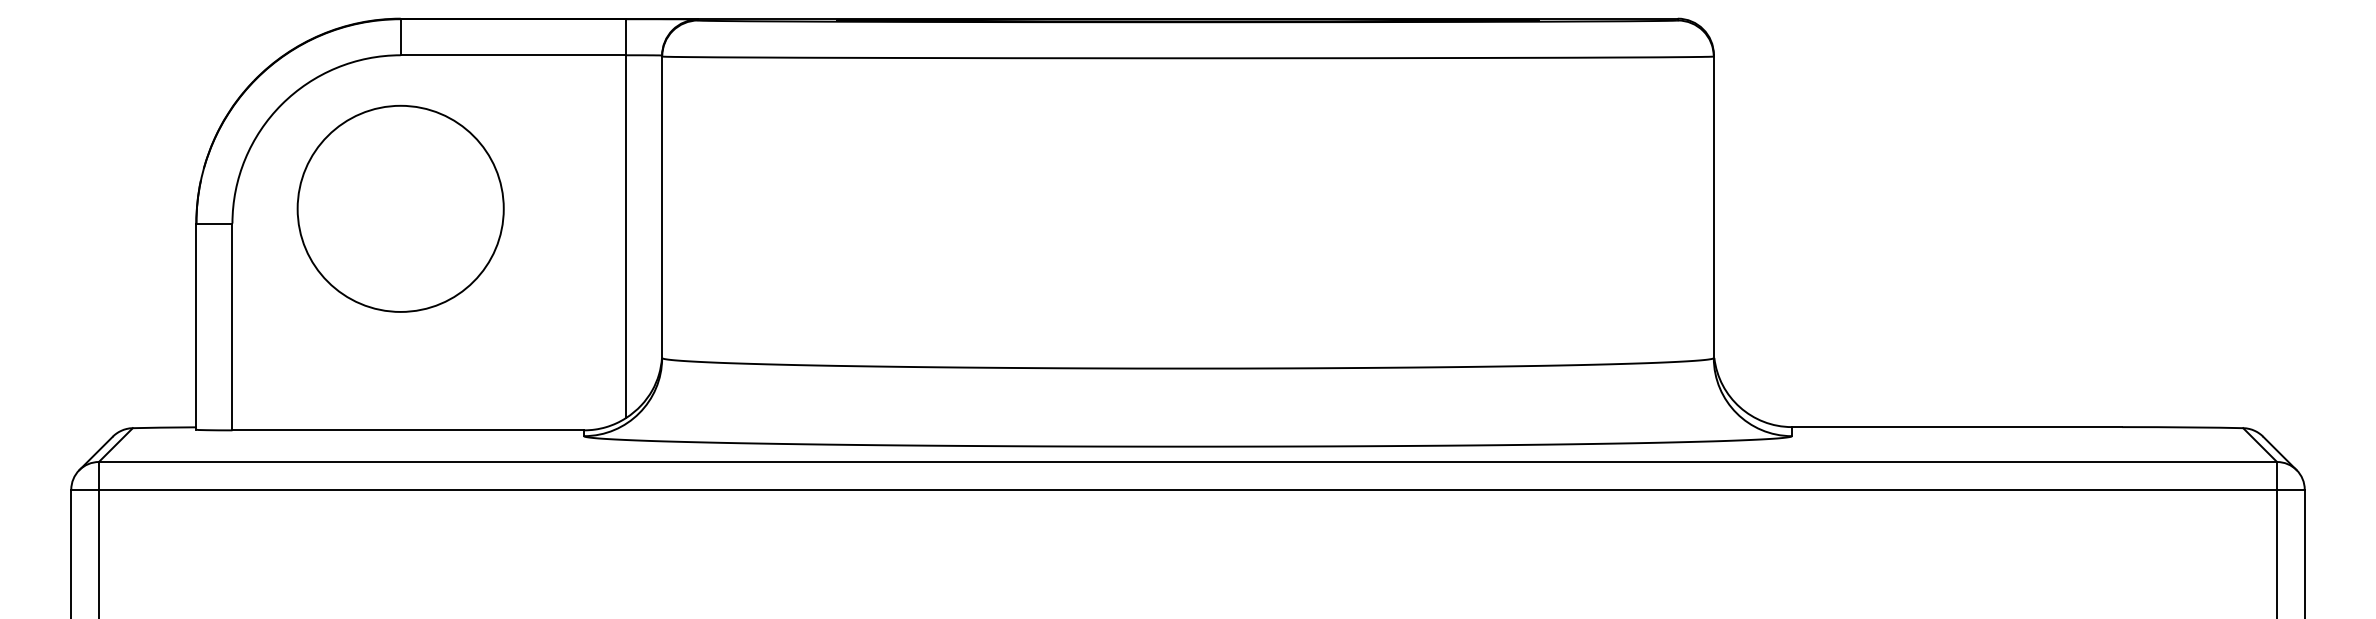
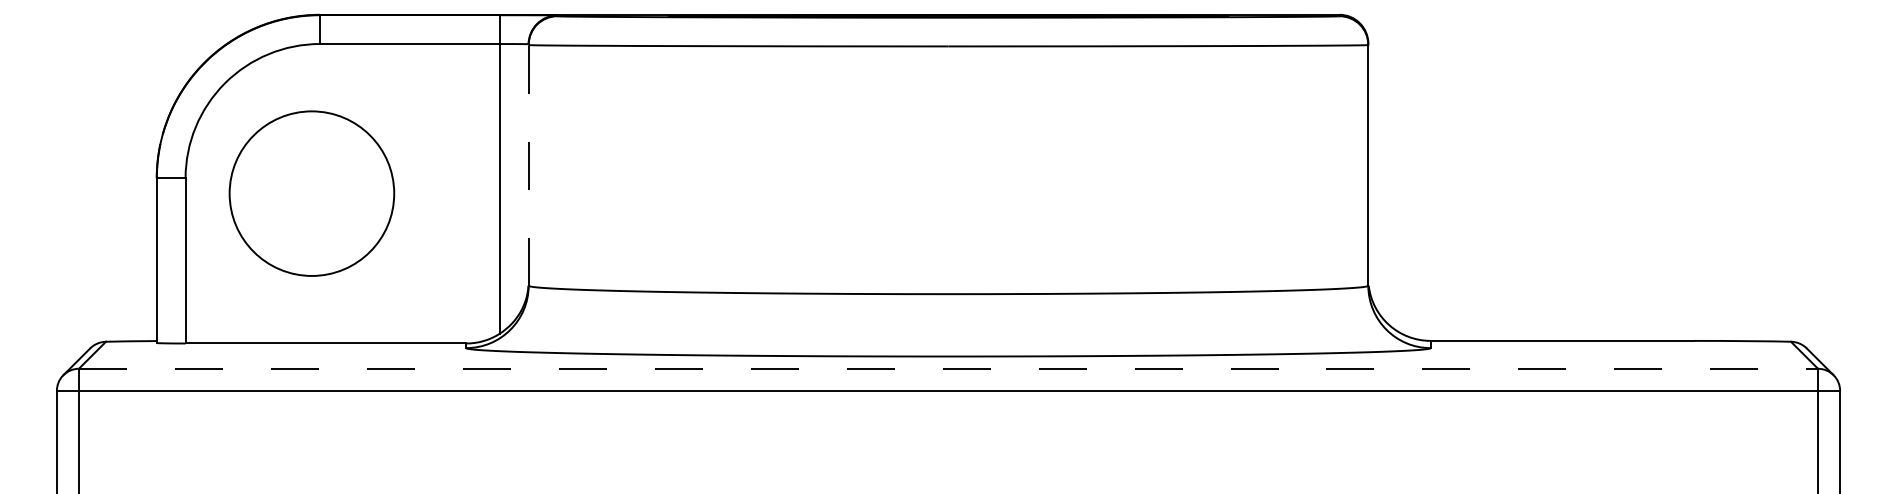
line: (661, 206) -> (528, 164), solid -> dashed
circle: (400, 208) -> (311, 193), moved
line: (1188, 461) -> (948, 368), solid -> dashed

